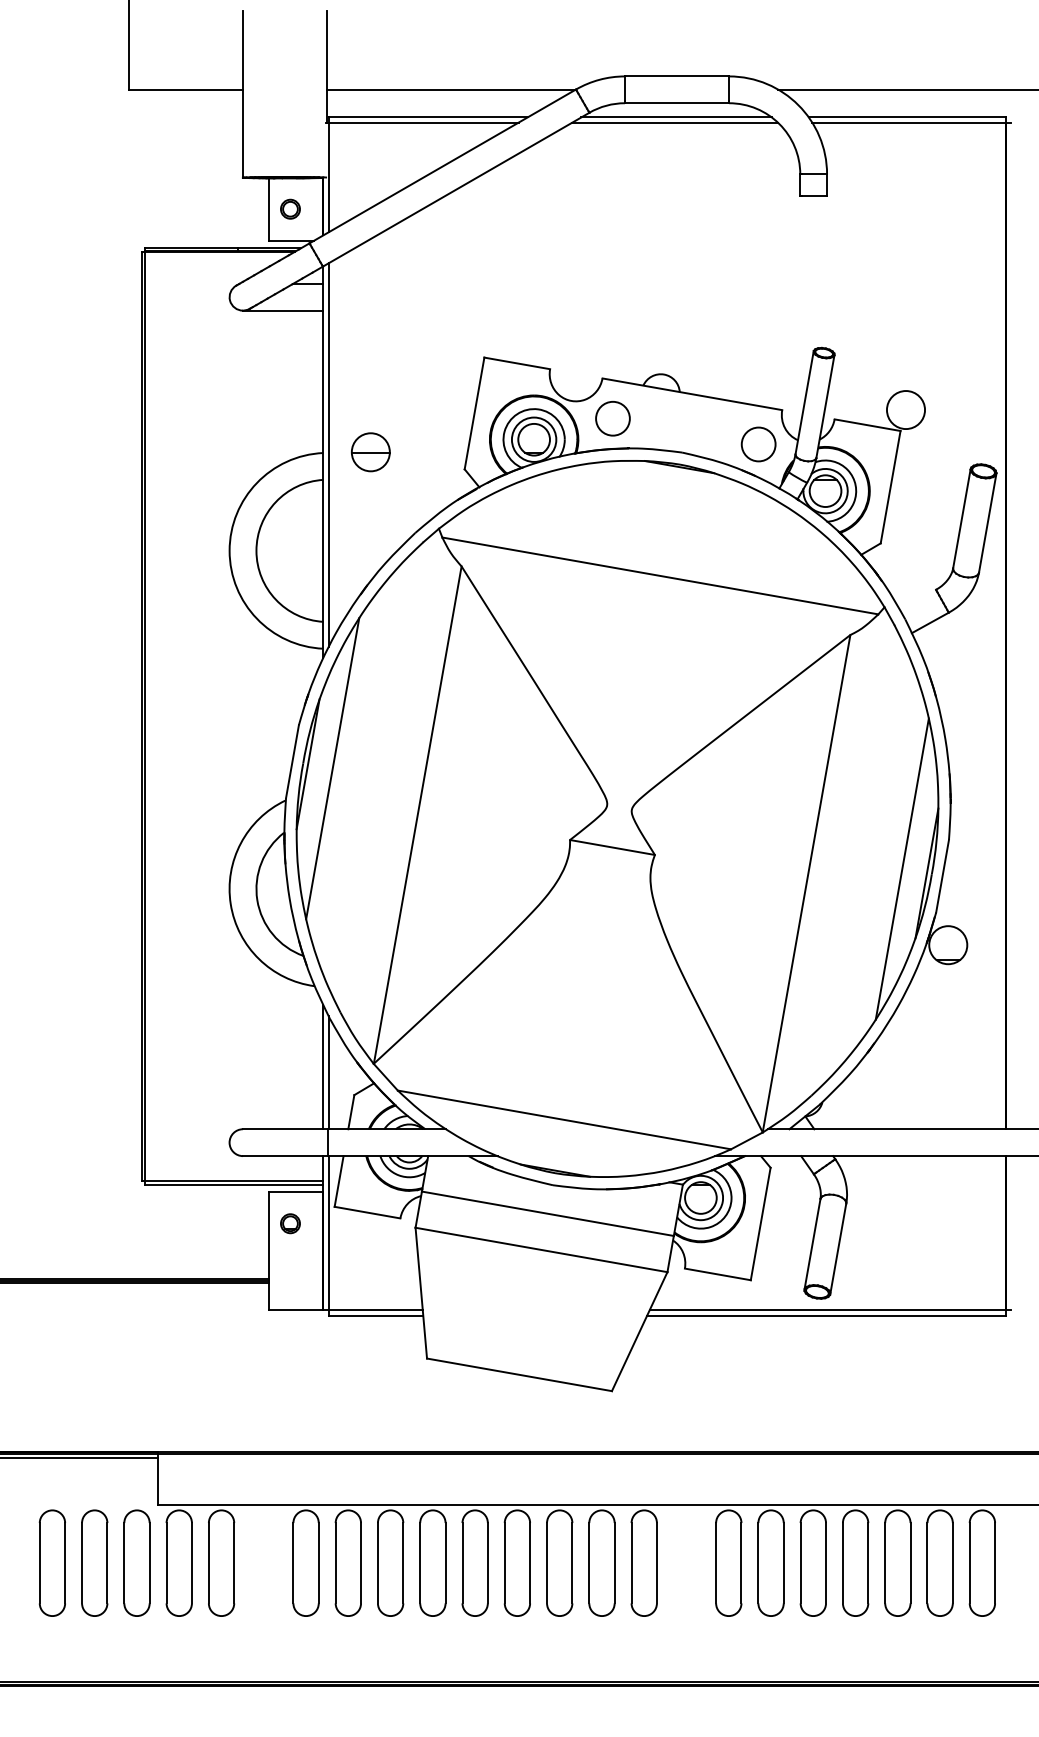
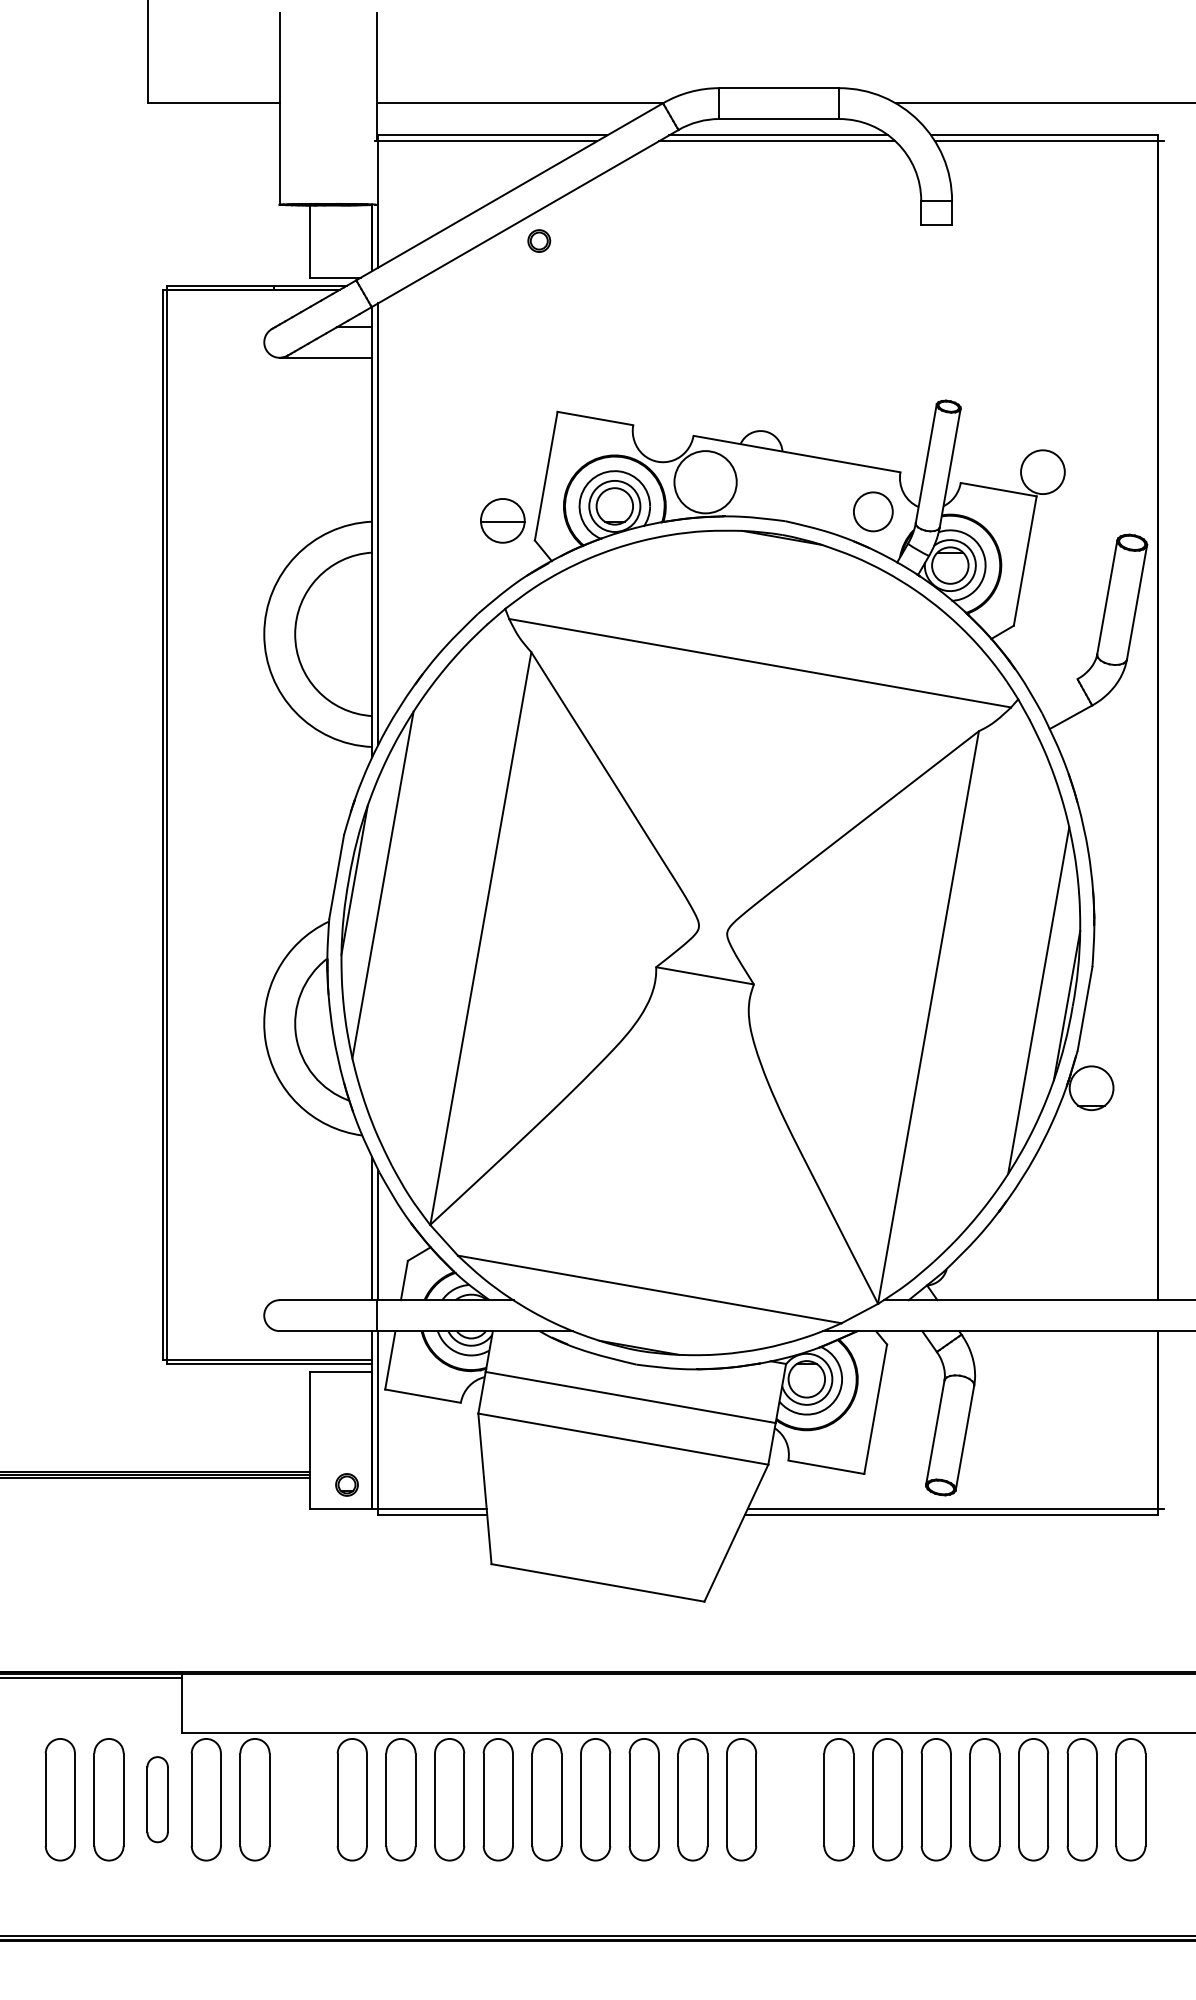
part: (290, 208) -> (539, 240), moved
circle: (612, 418) -> (705, 481), size x1.6
part: (370, 452) -> (502, 521), moved
part: (290, 1223) -> (347, 1484), moved
part: (136, 1562) -> (157, 1798), size x0.7

